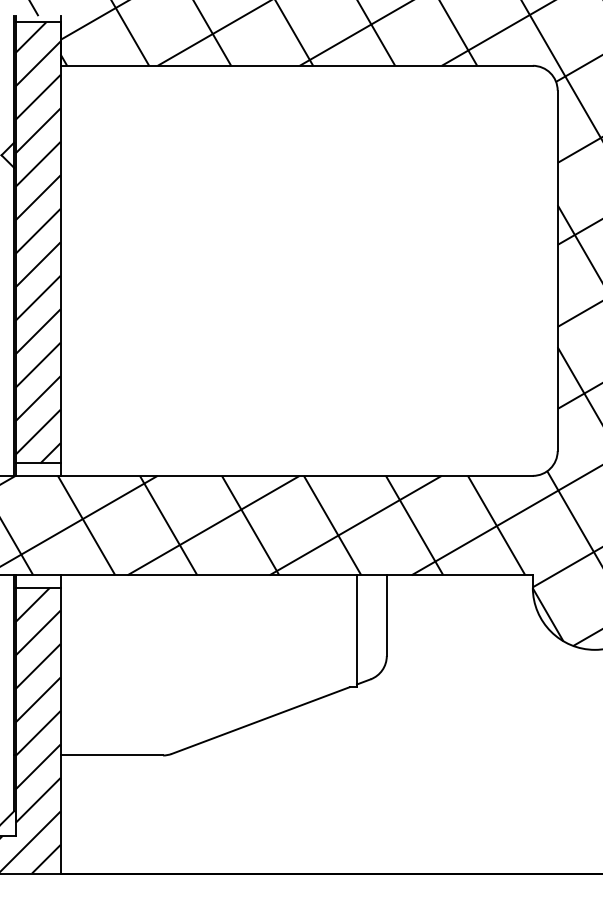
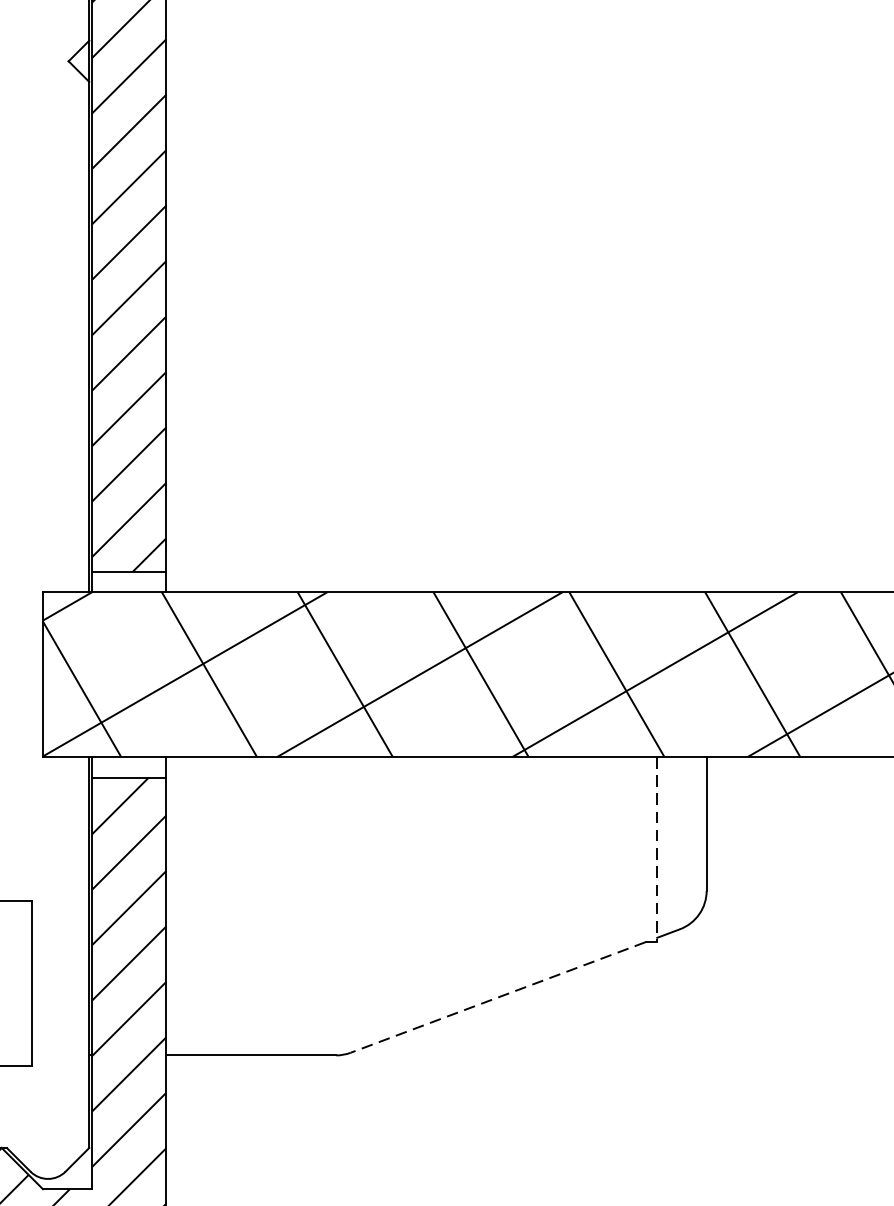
line: (356, 631) -> (656, 850), solid -> dashed
line: (260, 720) -> (497, 997), solid -> dashed

